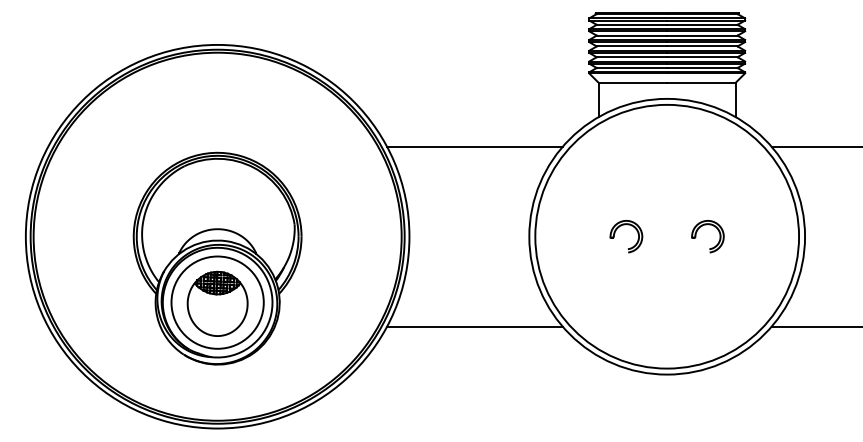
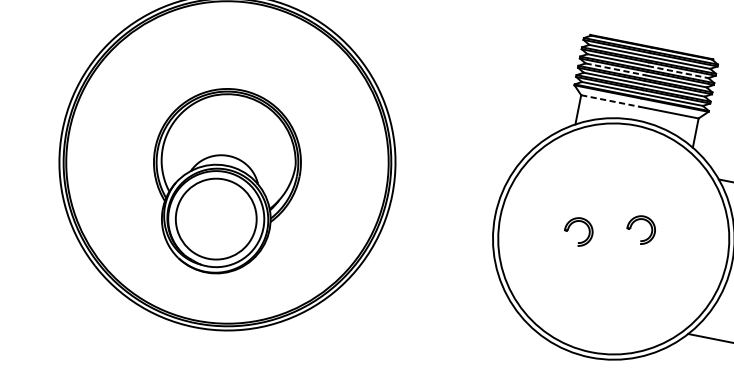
line: (702, 35) -> (678, 72), solid -> dashed
line: (632, 46) -> (616, 69), solid -> dashed
line: (633, 83) -> (610, 101), solid -> dashed
line: (474, 146) -> (463, 128), removed
part: (697, 232) -> (632, 224), moved
part: (217, 303) -> (215, 219), removed
line: (474, 326) -> (432, 283), removed

